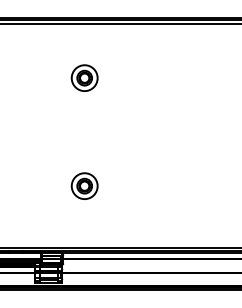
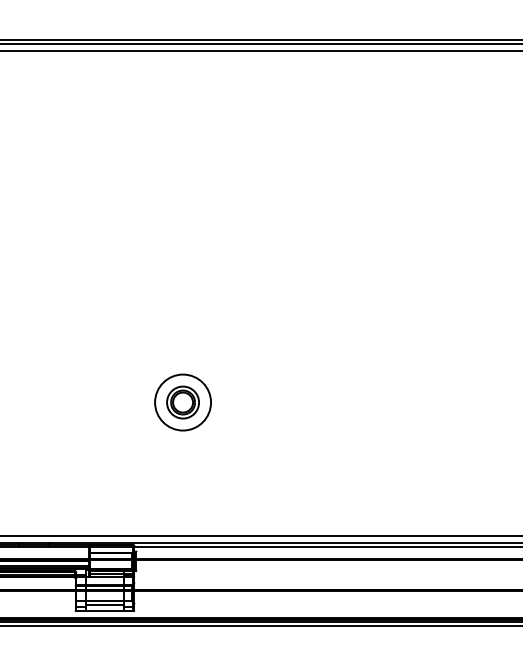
part: (84, 77) -> (182, 167), removed

